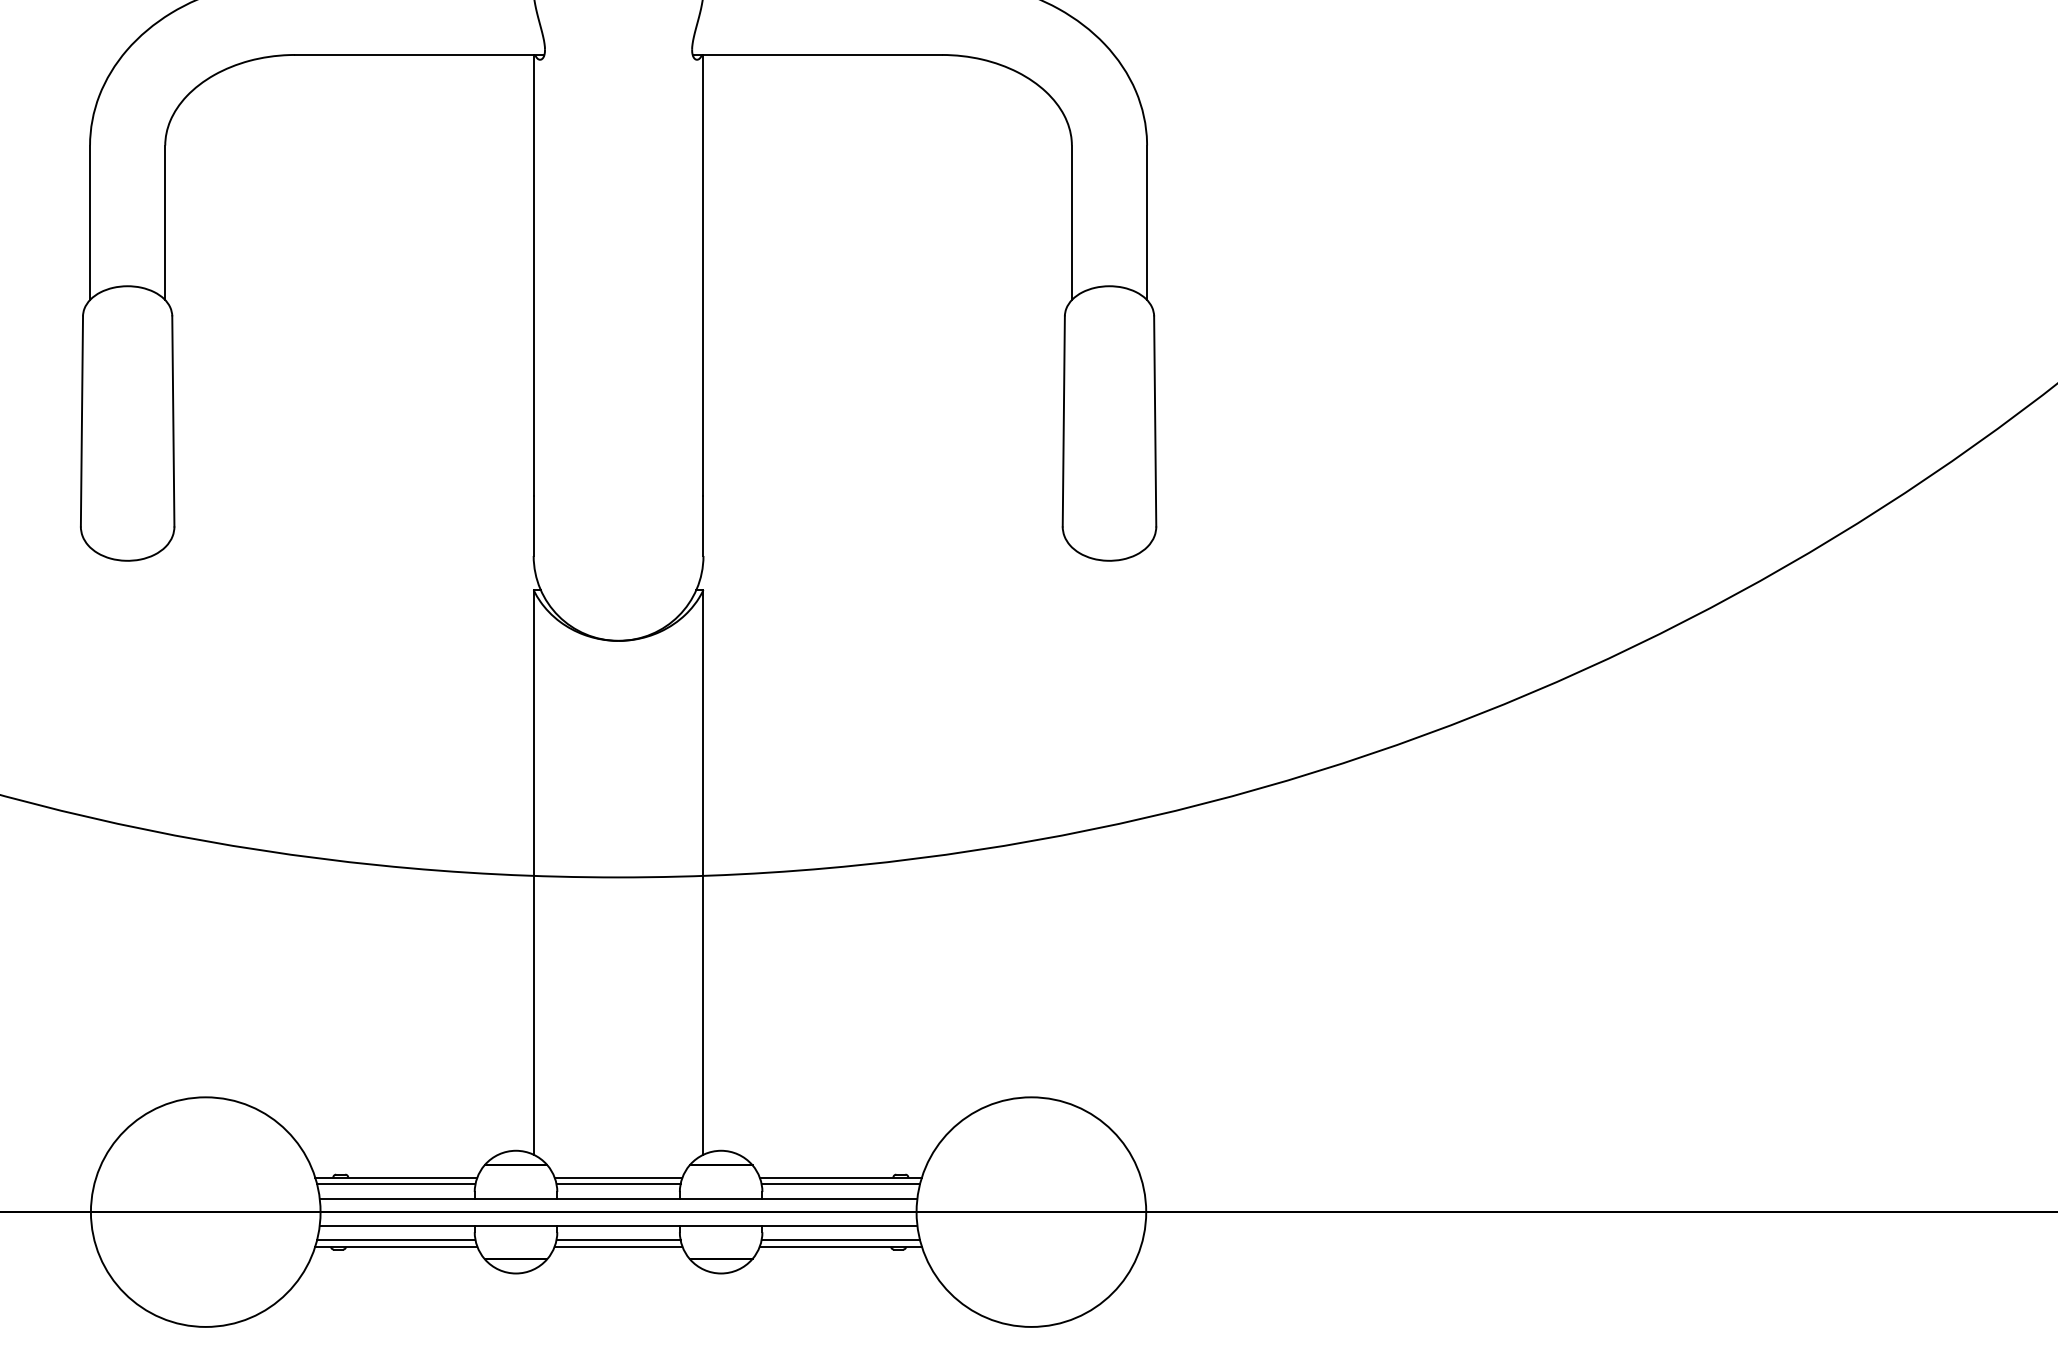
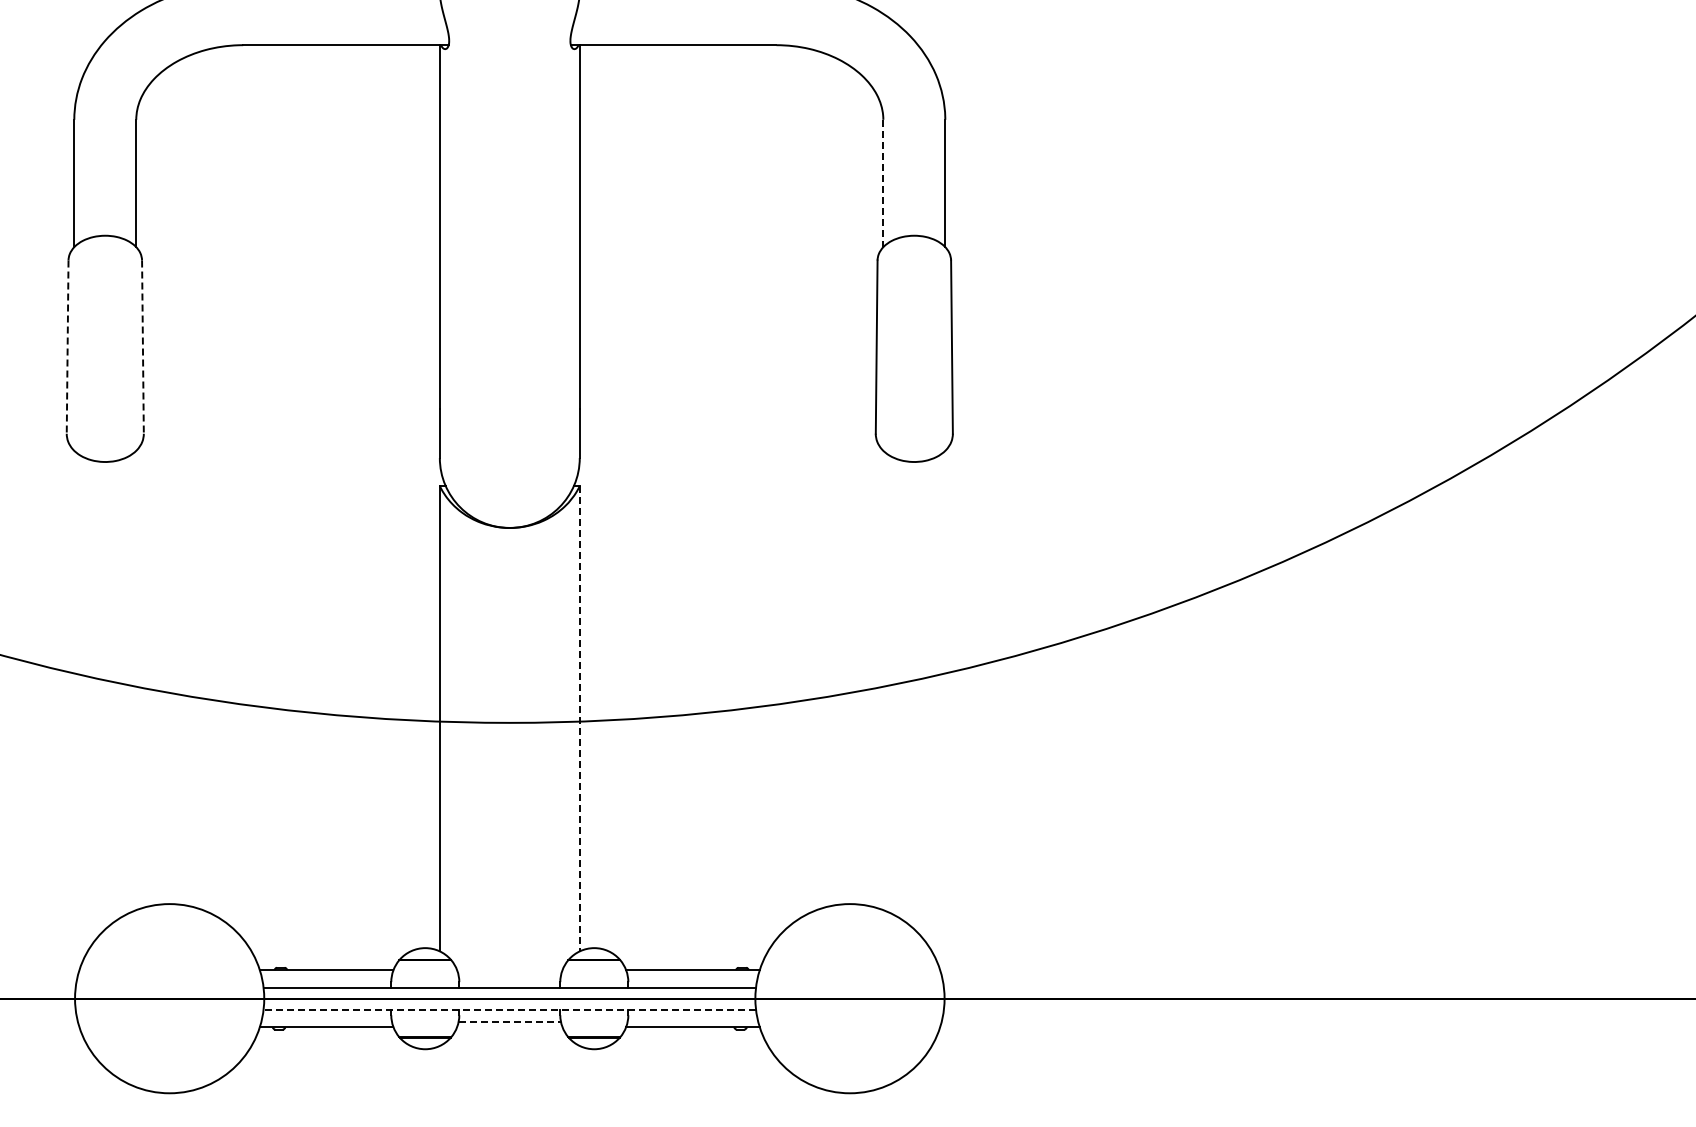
line: (1072, 222) -> (883, 183), solid -> dashed
line: (81, 421) -> (67, 347), solid -> dashed
line: (172, 421) -> (142, 347), solid -> dashed
line: (703, 872) -> (579, 718), solid -> dashed
line: (618, 1177) -> (509, 970), removed
line: (396, 1184) -> (326, 975), removed
line: (618, 1184) -> (509, 975), removed
line: (840, 1184) -> (692, 975), removed
line: (618, 1225) -> (509, 1009), solid -> dashed
line: (396, 1239) -> (326, 1021), removed
line: (619, 1239) -> (510, 1021), solid -> dashed
line: (840, 1239) -> (692, 1021), removed
line: (618, 1247) -> (509, 1027), removed

